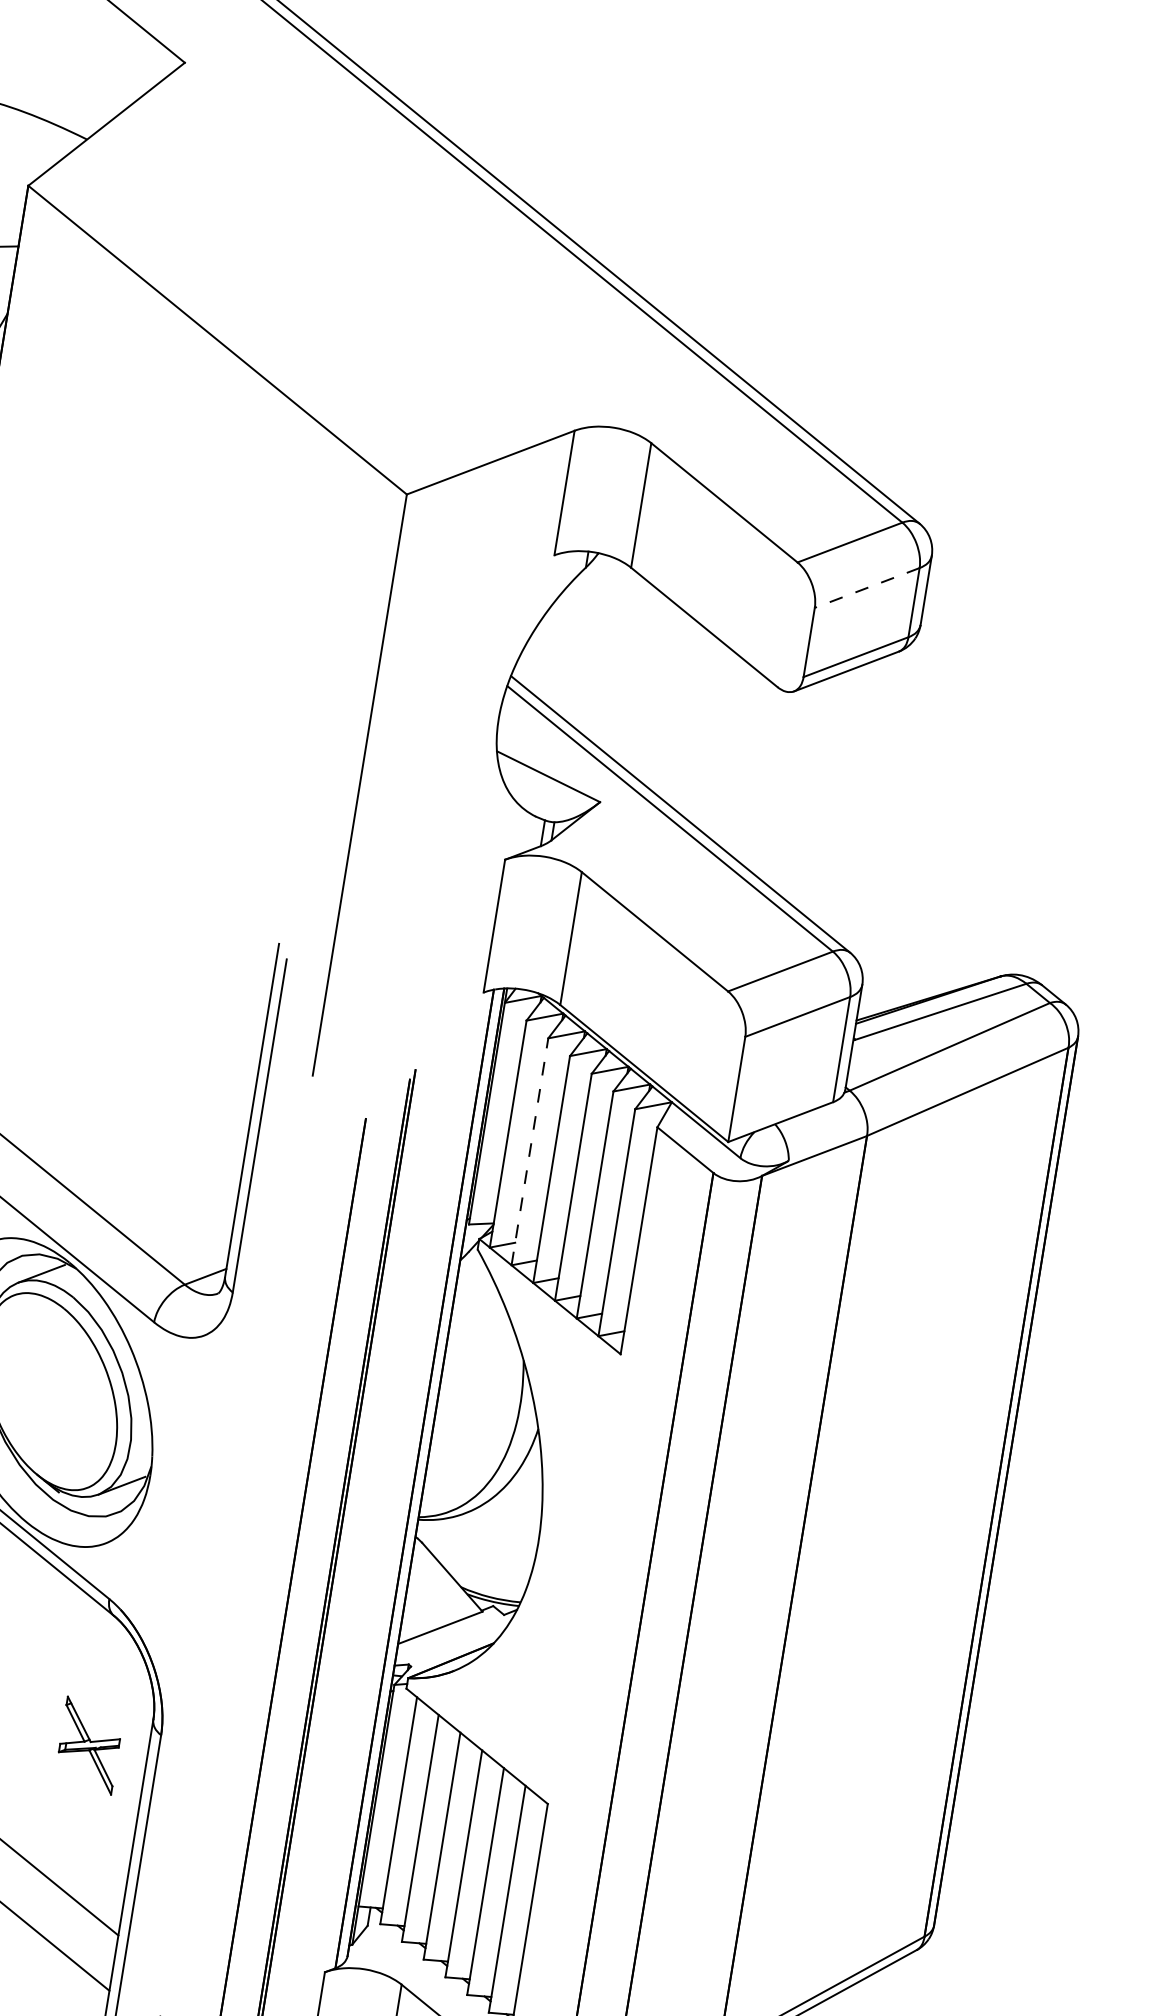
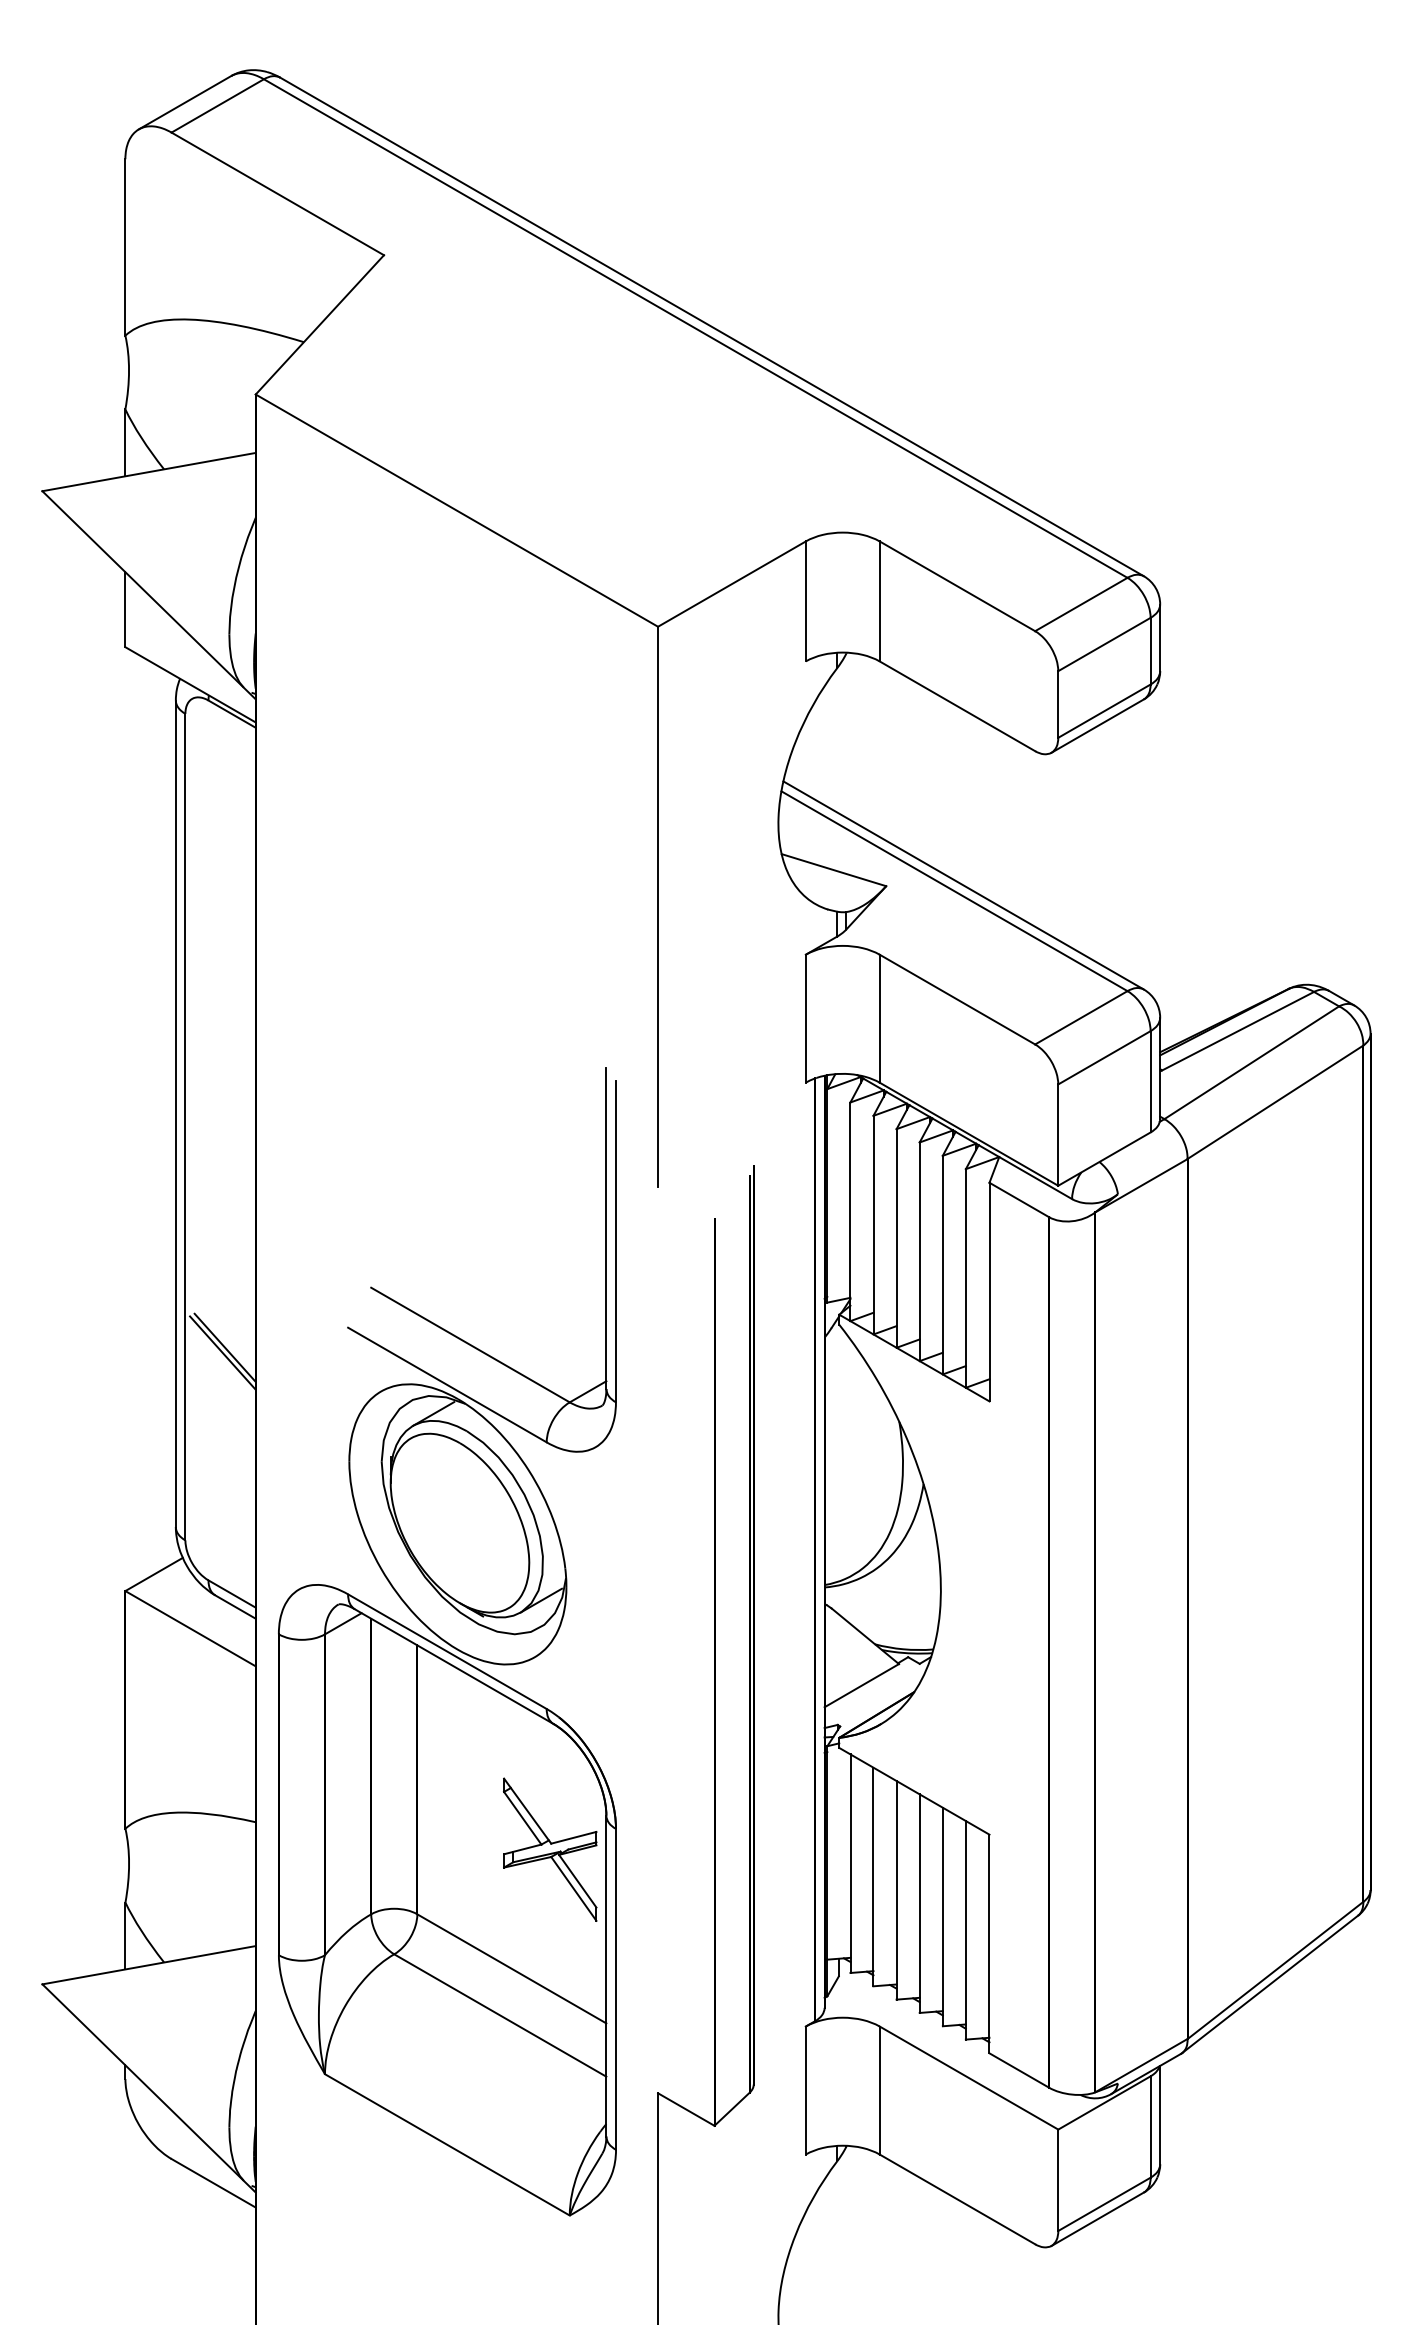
line: (867, 587) -> (1104, 644), dashed -> solid
line: (530, 1151) -> (873, 1224), dashed -> solid
part: (89, 1745) -> (550, 1849), size x1.67

